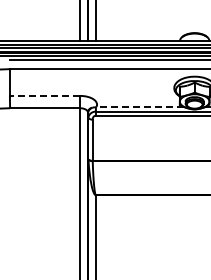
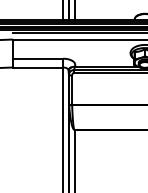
line: (44, 95) -> (37, 58), dashed -> solid
line: (140, 106) -> (106, 66), dashed -> solid

